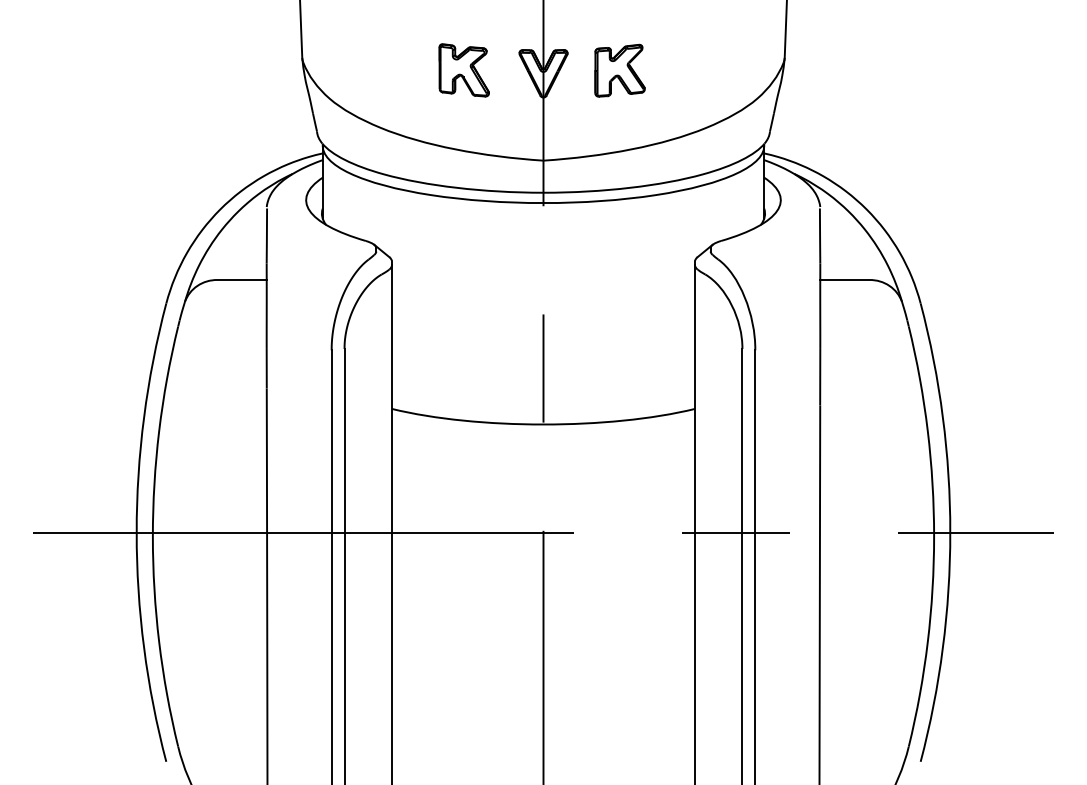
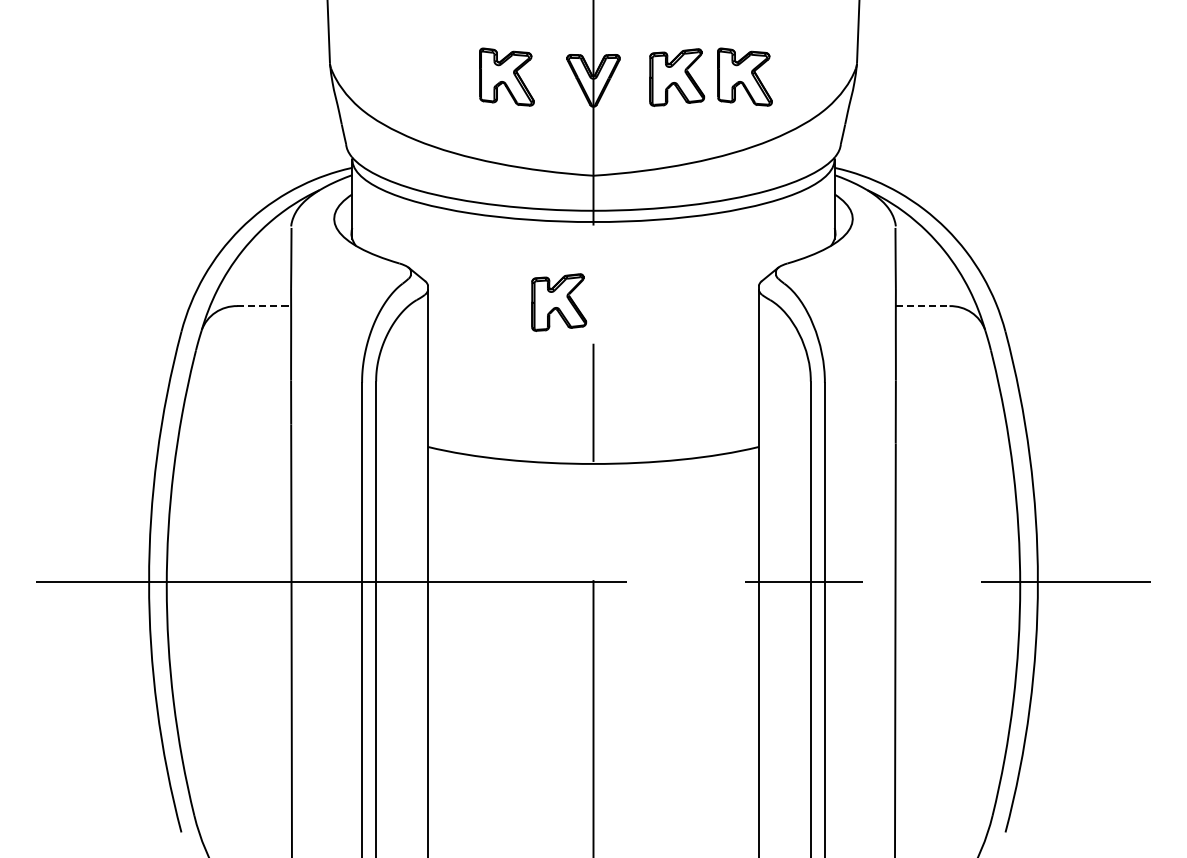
part: (681, 69) -> (744, 76), added
part: (512, 276) -> (559, 302), added
line: (242, 280) -> (264, 306), solid -> dashed
line: (844, 280) -> (922, 306), solid -> dashed

